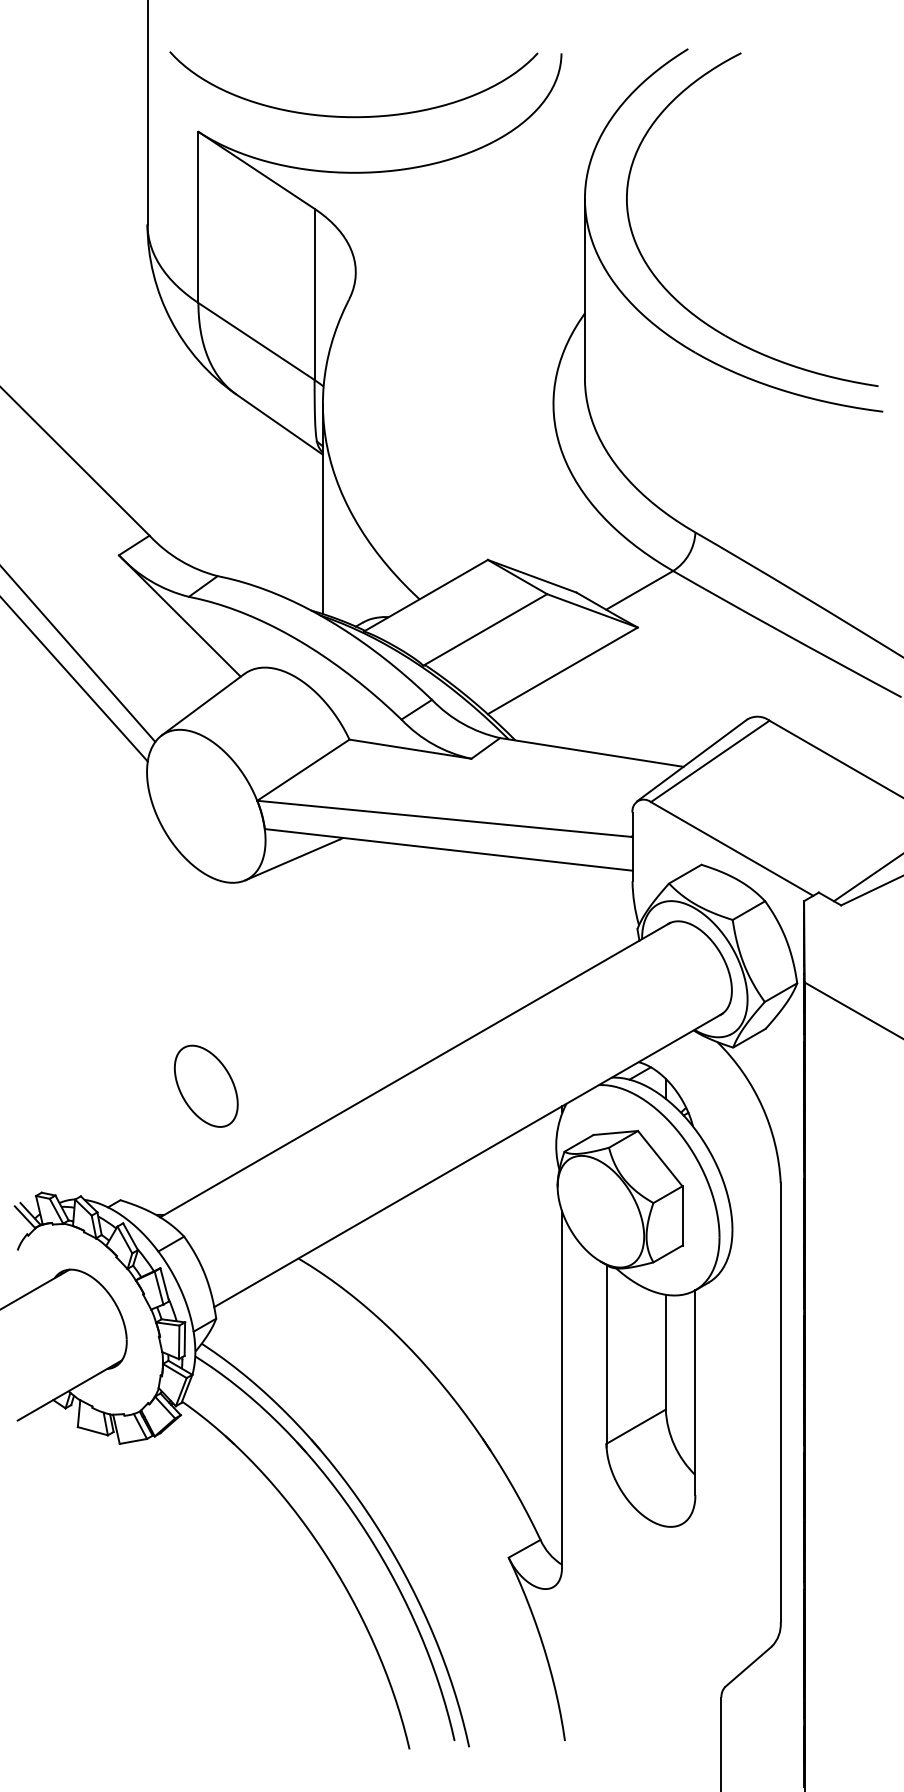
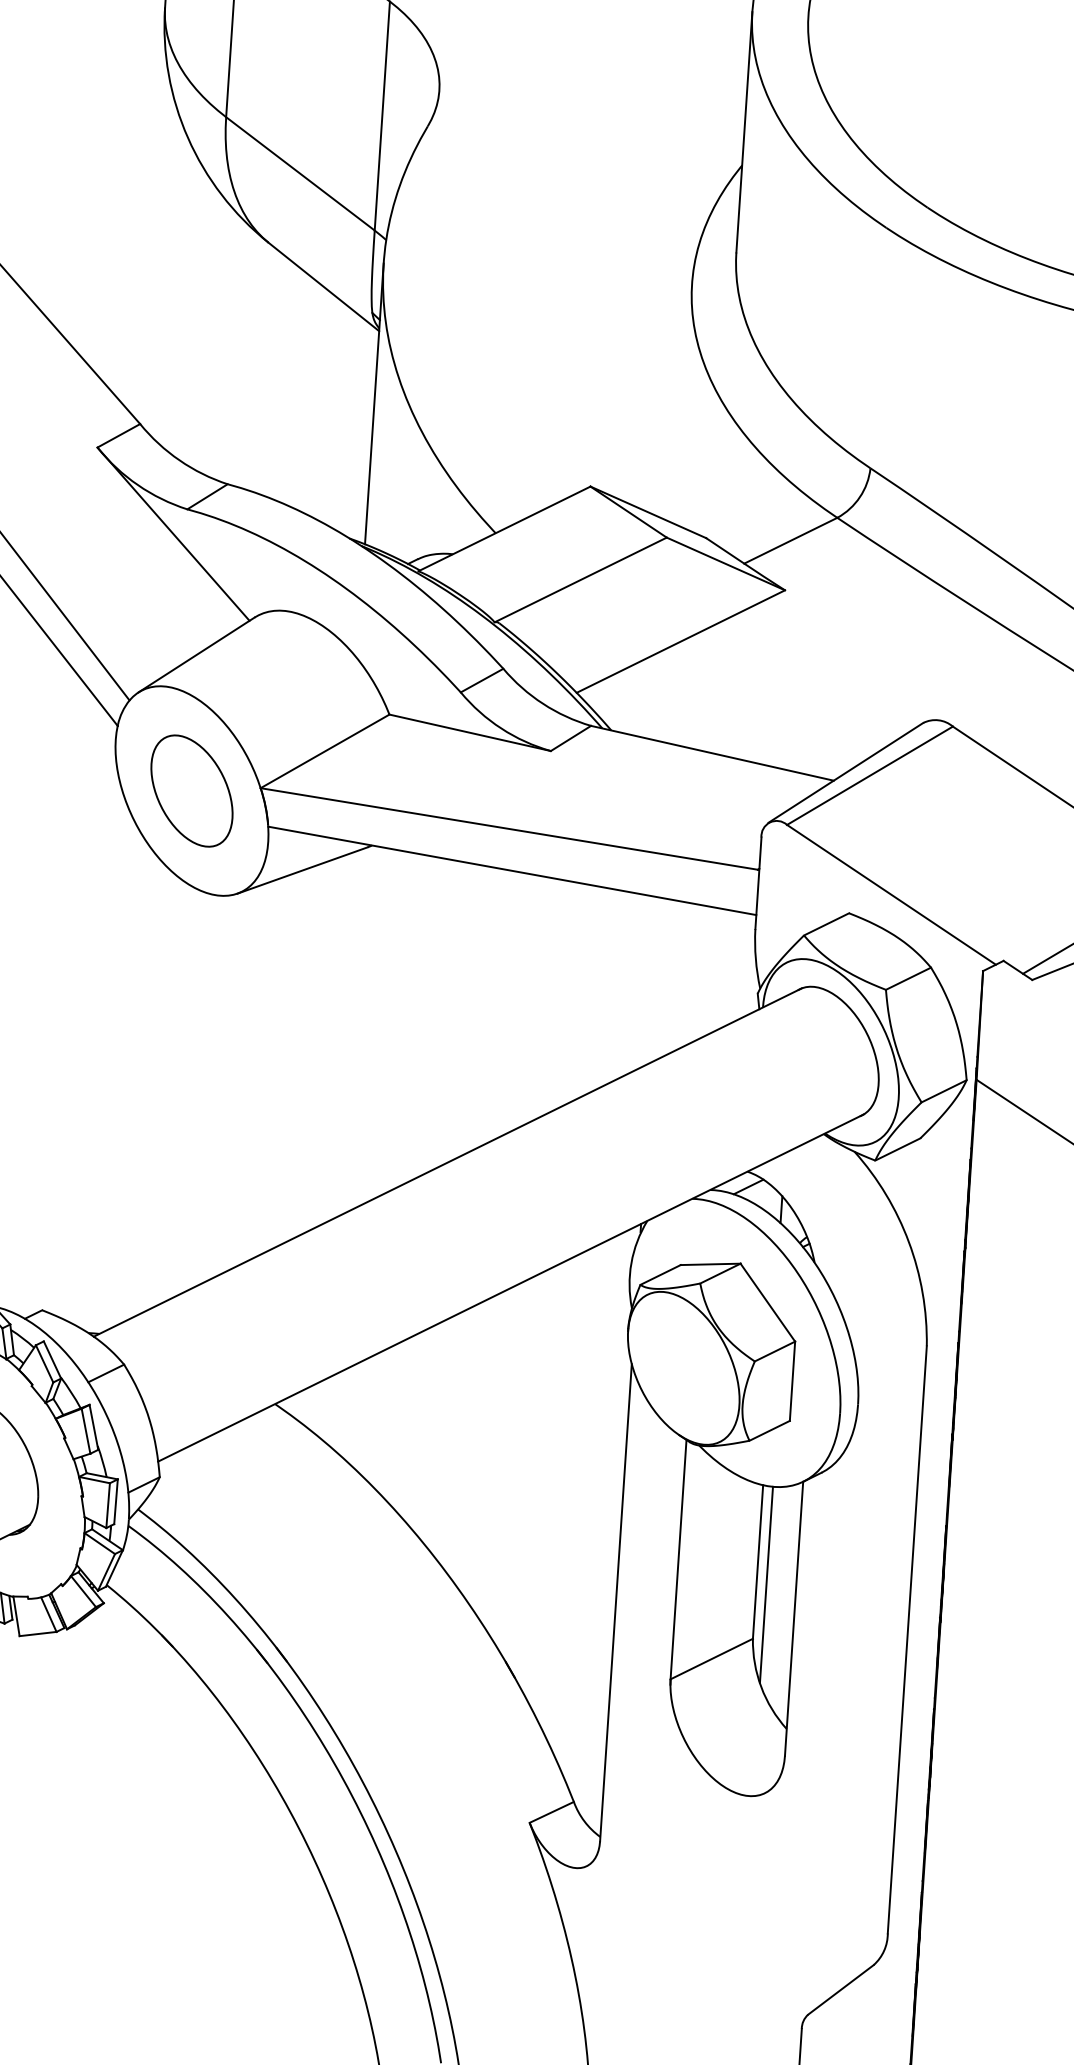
part: (205, 1085) -> (190, 789), moved
line: (673, 1368) -> (766, 1584), added

